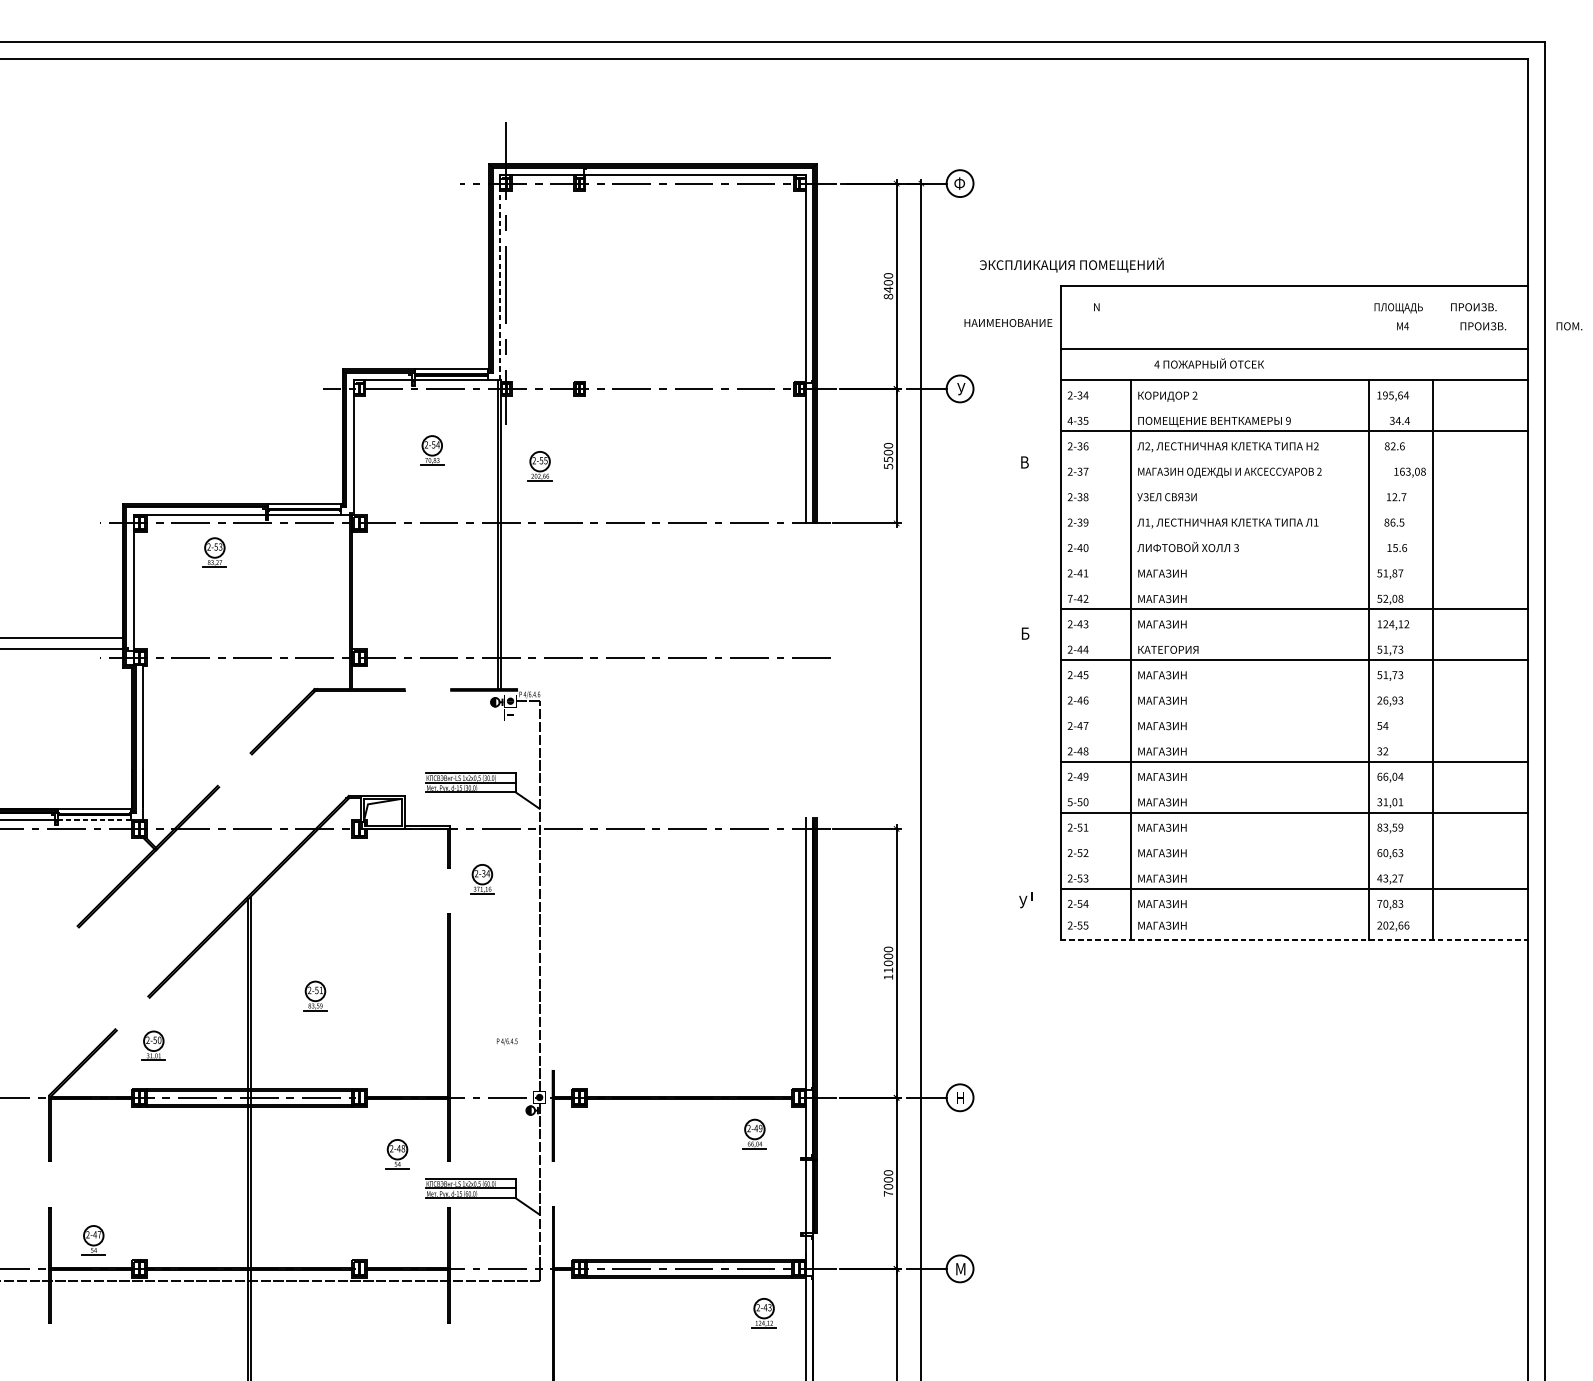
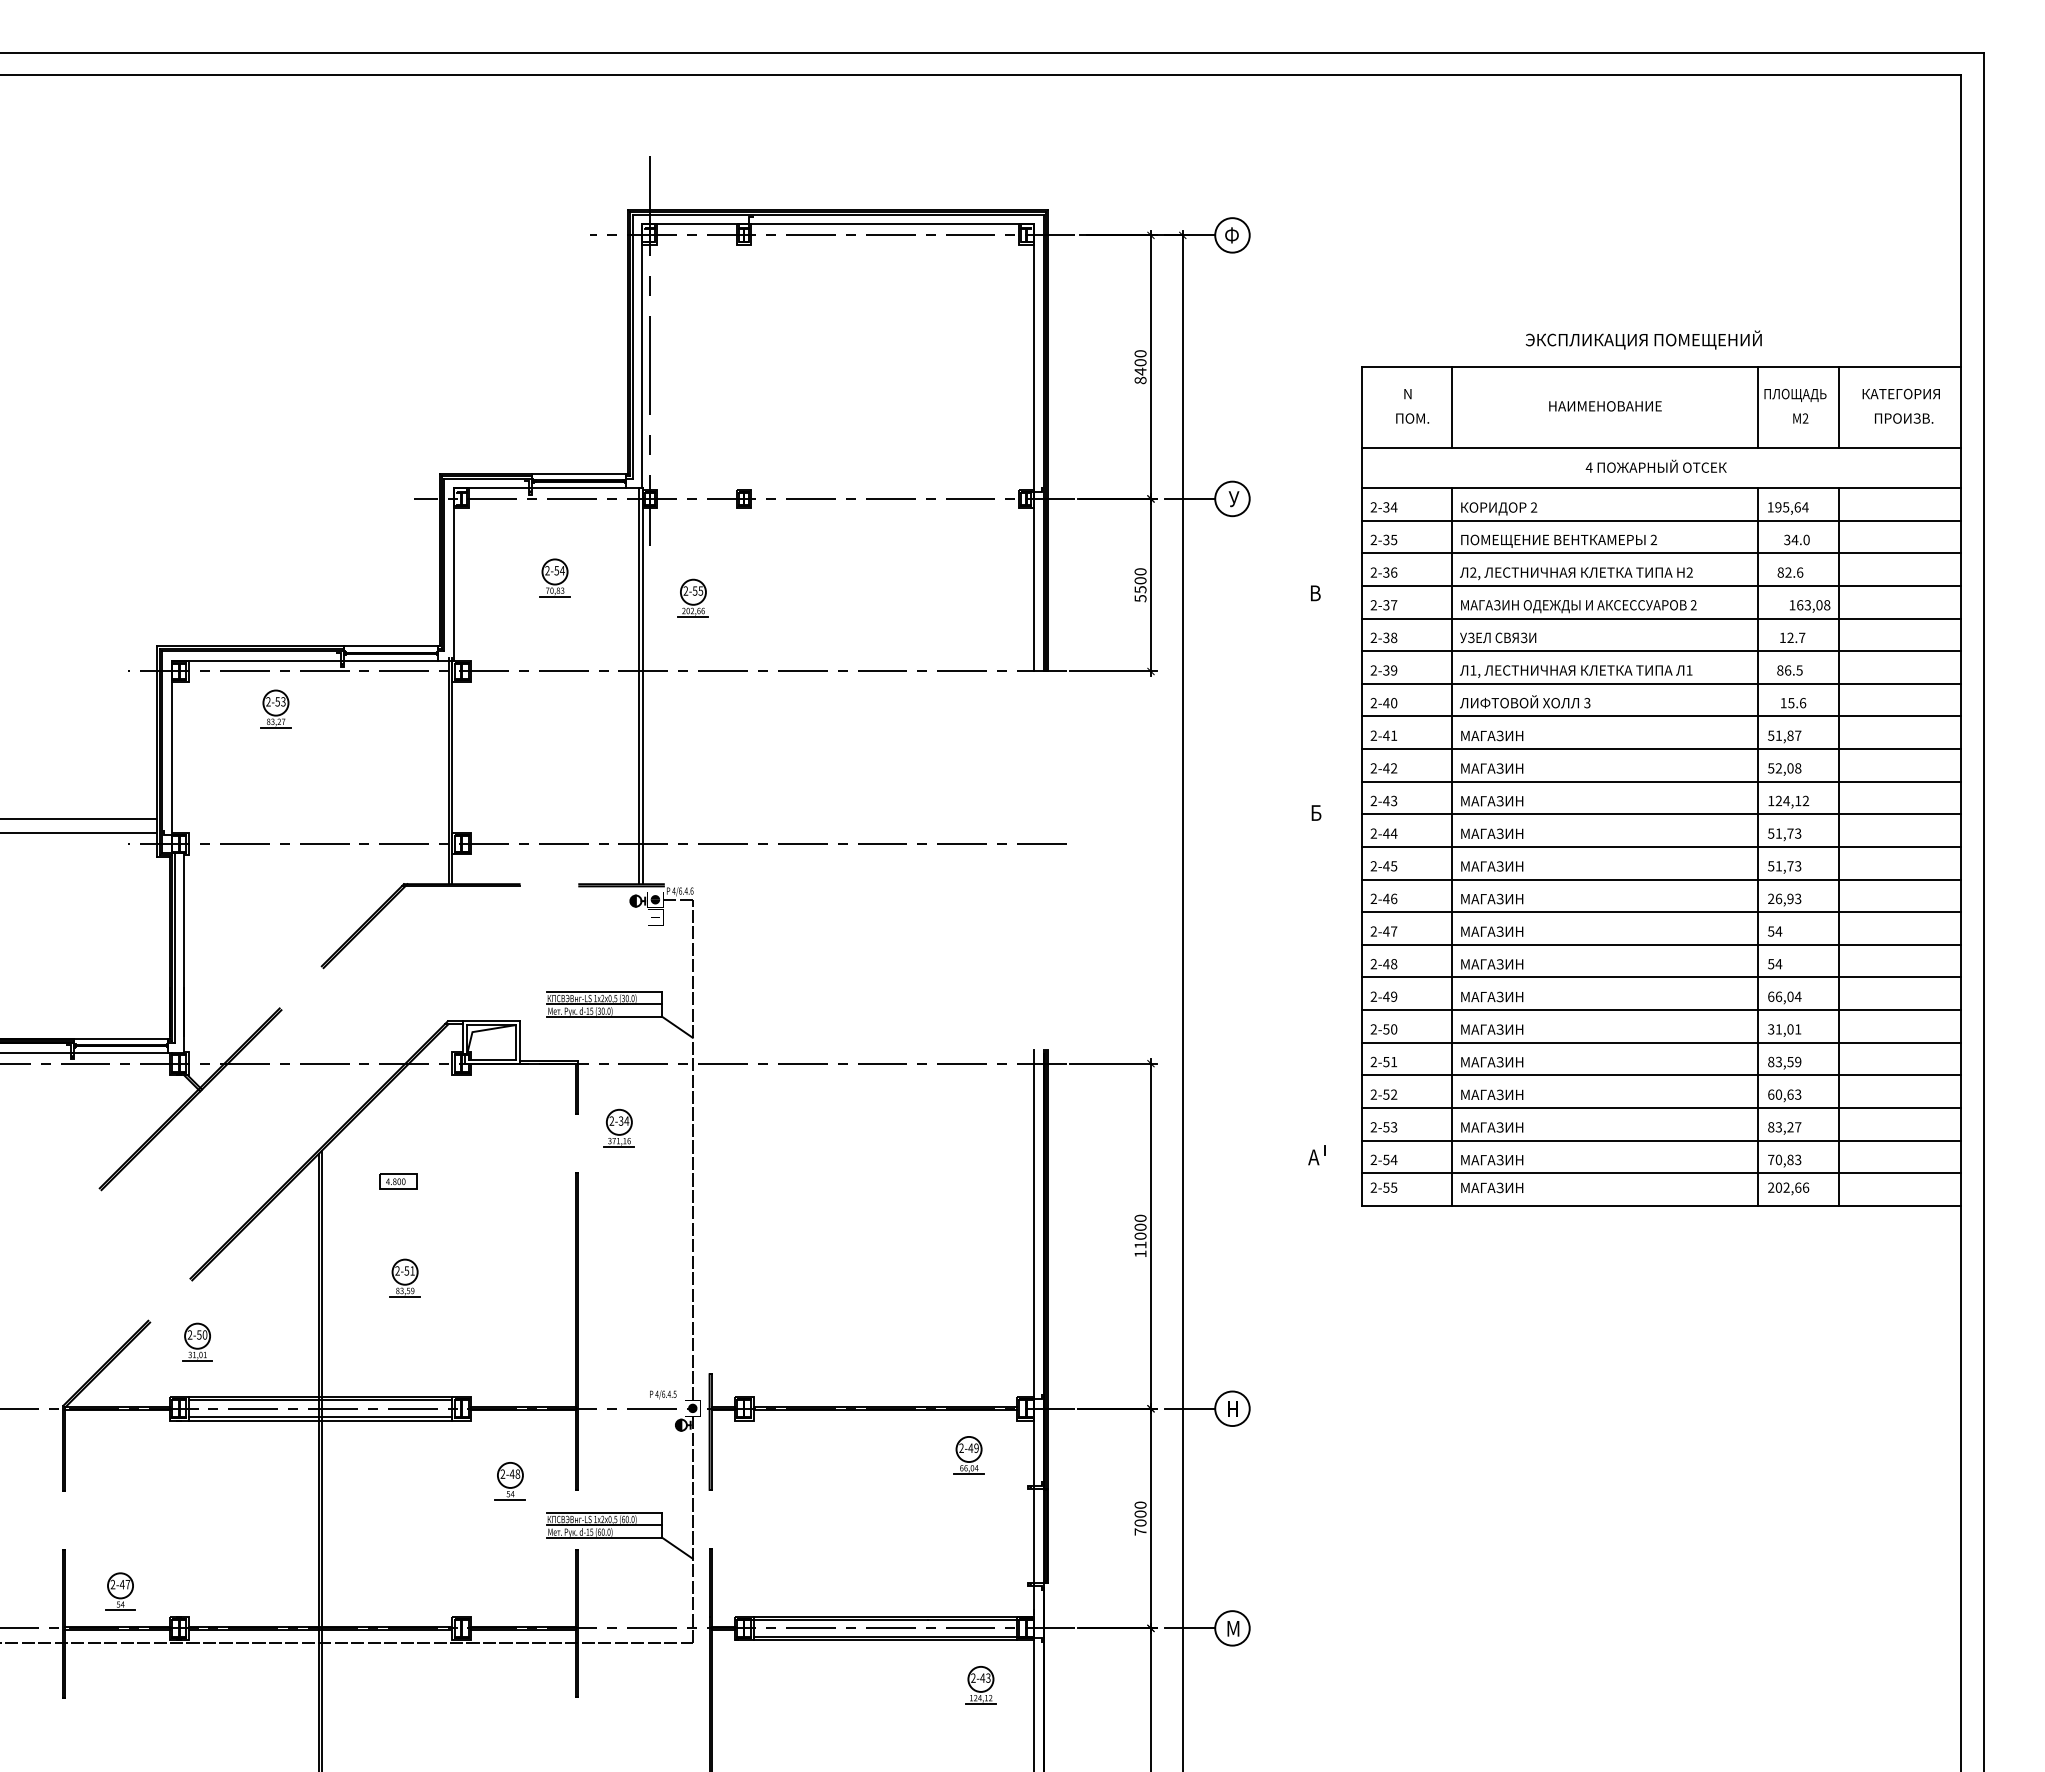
text: (1071, 264) -> (1643, 339), moved
line: (500, 277) -> (642, 356), dashed -> solid
text: (1481, 306) -> (1901, 393), ПРОИЗВ. -> КАТЕГОРИЯ
line: (1130, 317) -> (1451, 407), added
line: (1369, 317) -> (1757, 407), added
line: (1433, 317) -> (1839, 407), added
text: (1008, 323) -> (1605, 406), moved
text: (1406, 326) -> (1805, 418), 4 -> 2
text: (1569, 326) -> (1412, 418), moved
text: (1208, 362) -> (1655, 465), moved
line: (1294, 405) -> (1661, 520), added
text: (1069, 420) -> (1373, 539), 4-35 -> 2-35
text: (1407, 420) -> (1806, 539), 34.4 -> 34.0
text: (1288, 421) -> (1653, 540), 9 -> 2
line: (1294, 456) -> (1661, 585), added
line: (1294, 482) -> (1661, 618), added
line: (1294, 507) -> (1661, 651), added
line: (1294, 532) -> (1661, 683), added
line: (1294, 558) -> (1661, 716), added
line: (1294, 584) -> (1661, 749), added
text: (1069, 598) -> (1373, 768), 7-42 -> 2-42
line: (1294, 634) -> (1661, 814), added
text: (1168, 649) -> (1500, 833), КАТЕГОРИЯ -> МАГАЗИН
line: (1294, 685) -> (1661, 879), added
line: (1294, 711) -> (1661, 912), added
line: (1294, 736) -> (1661, 944), added
text: (1383, 751) -> (1775, 964), 32 -> 54
line: (1294, 787) -> (1661, 1010), added
text: (1069, 802) -> (1373, 1029), 5-50 -> 2-50
line: (93, 820) -> (120, 1052), dashed -> solid
line: (1294, 838) -> (1661, 1075), added
line: (1294, 863) -> (1661, 1107), added
text: (1379, 878) -> (1770, 1127), 43,27 -> 83,27
text: (1023, 902) -> (1313, 1157), У -> А
line: (1294, 914) -> (1661, 1173), added
part: (310, 920) -> (398, 1181), added
line: (1294, 939) -> (1661, 1205), dashed -> solid
text: (507, 1041) -> (663, 1394), moved

